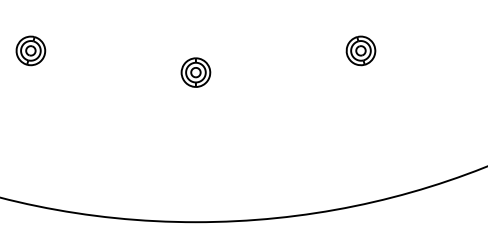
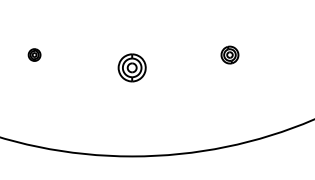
part: (30, 49) -> (34, 54), size x0.7
part: (196, 71) -> (132, 67), size x1.6

